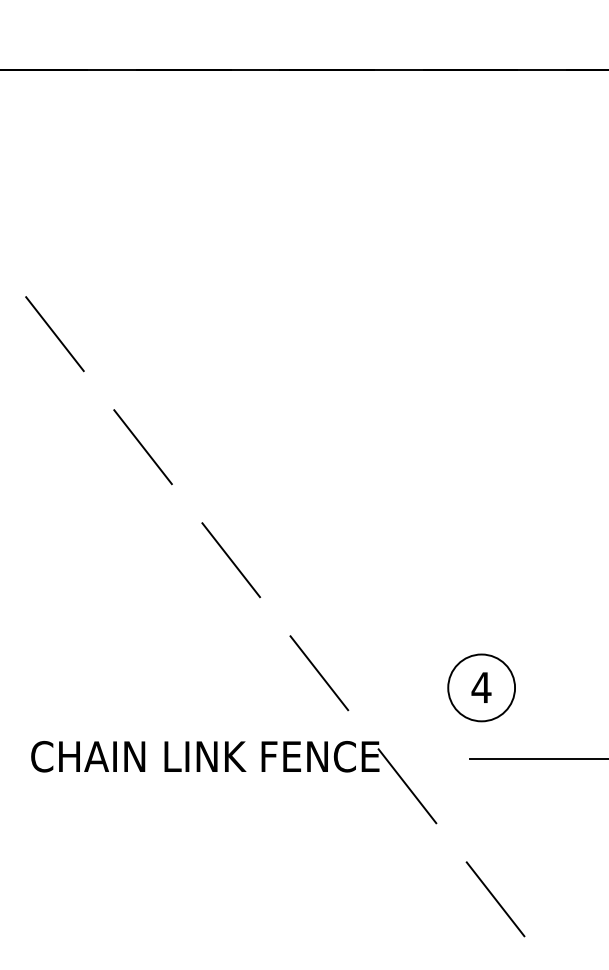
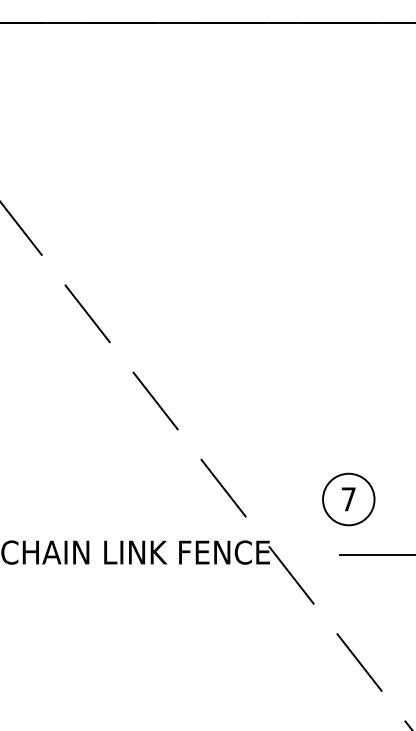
text: (481, 687) -> (348, 499), 4 -> 7

